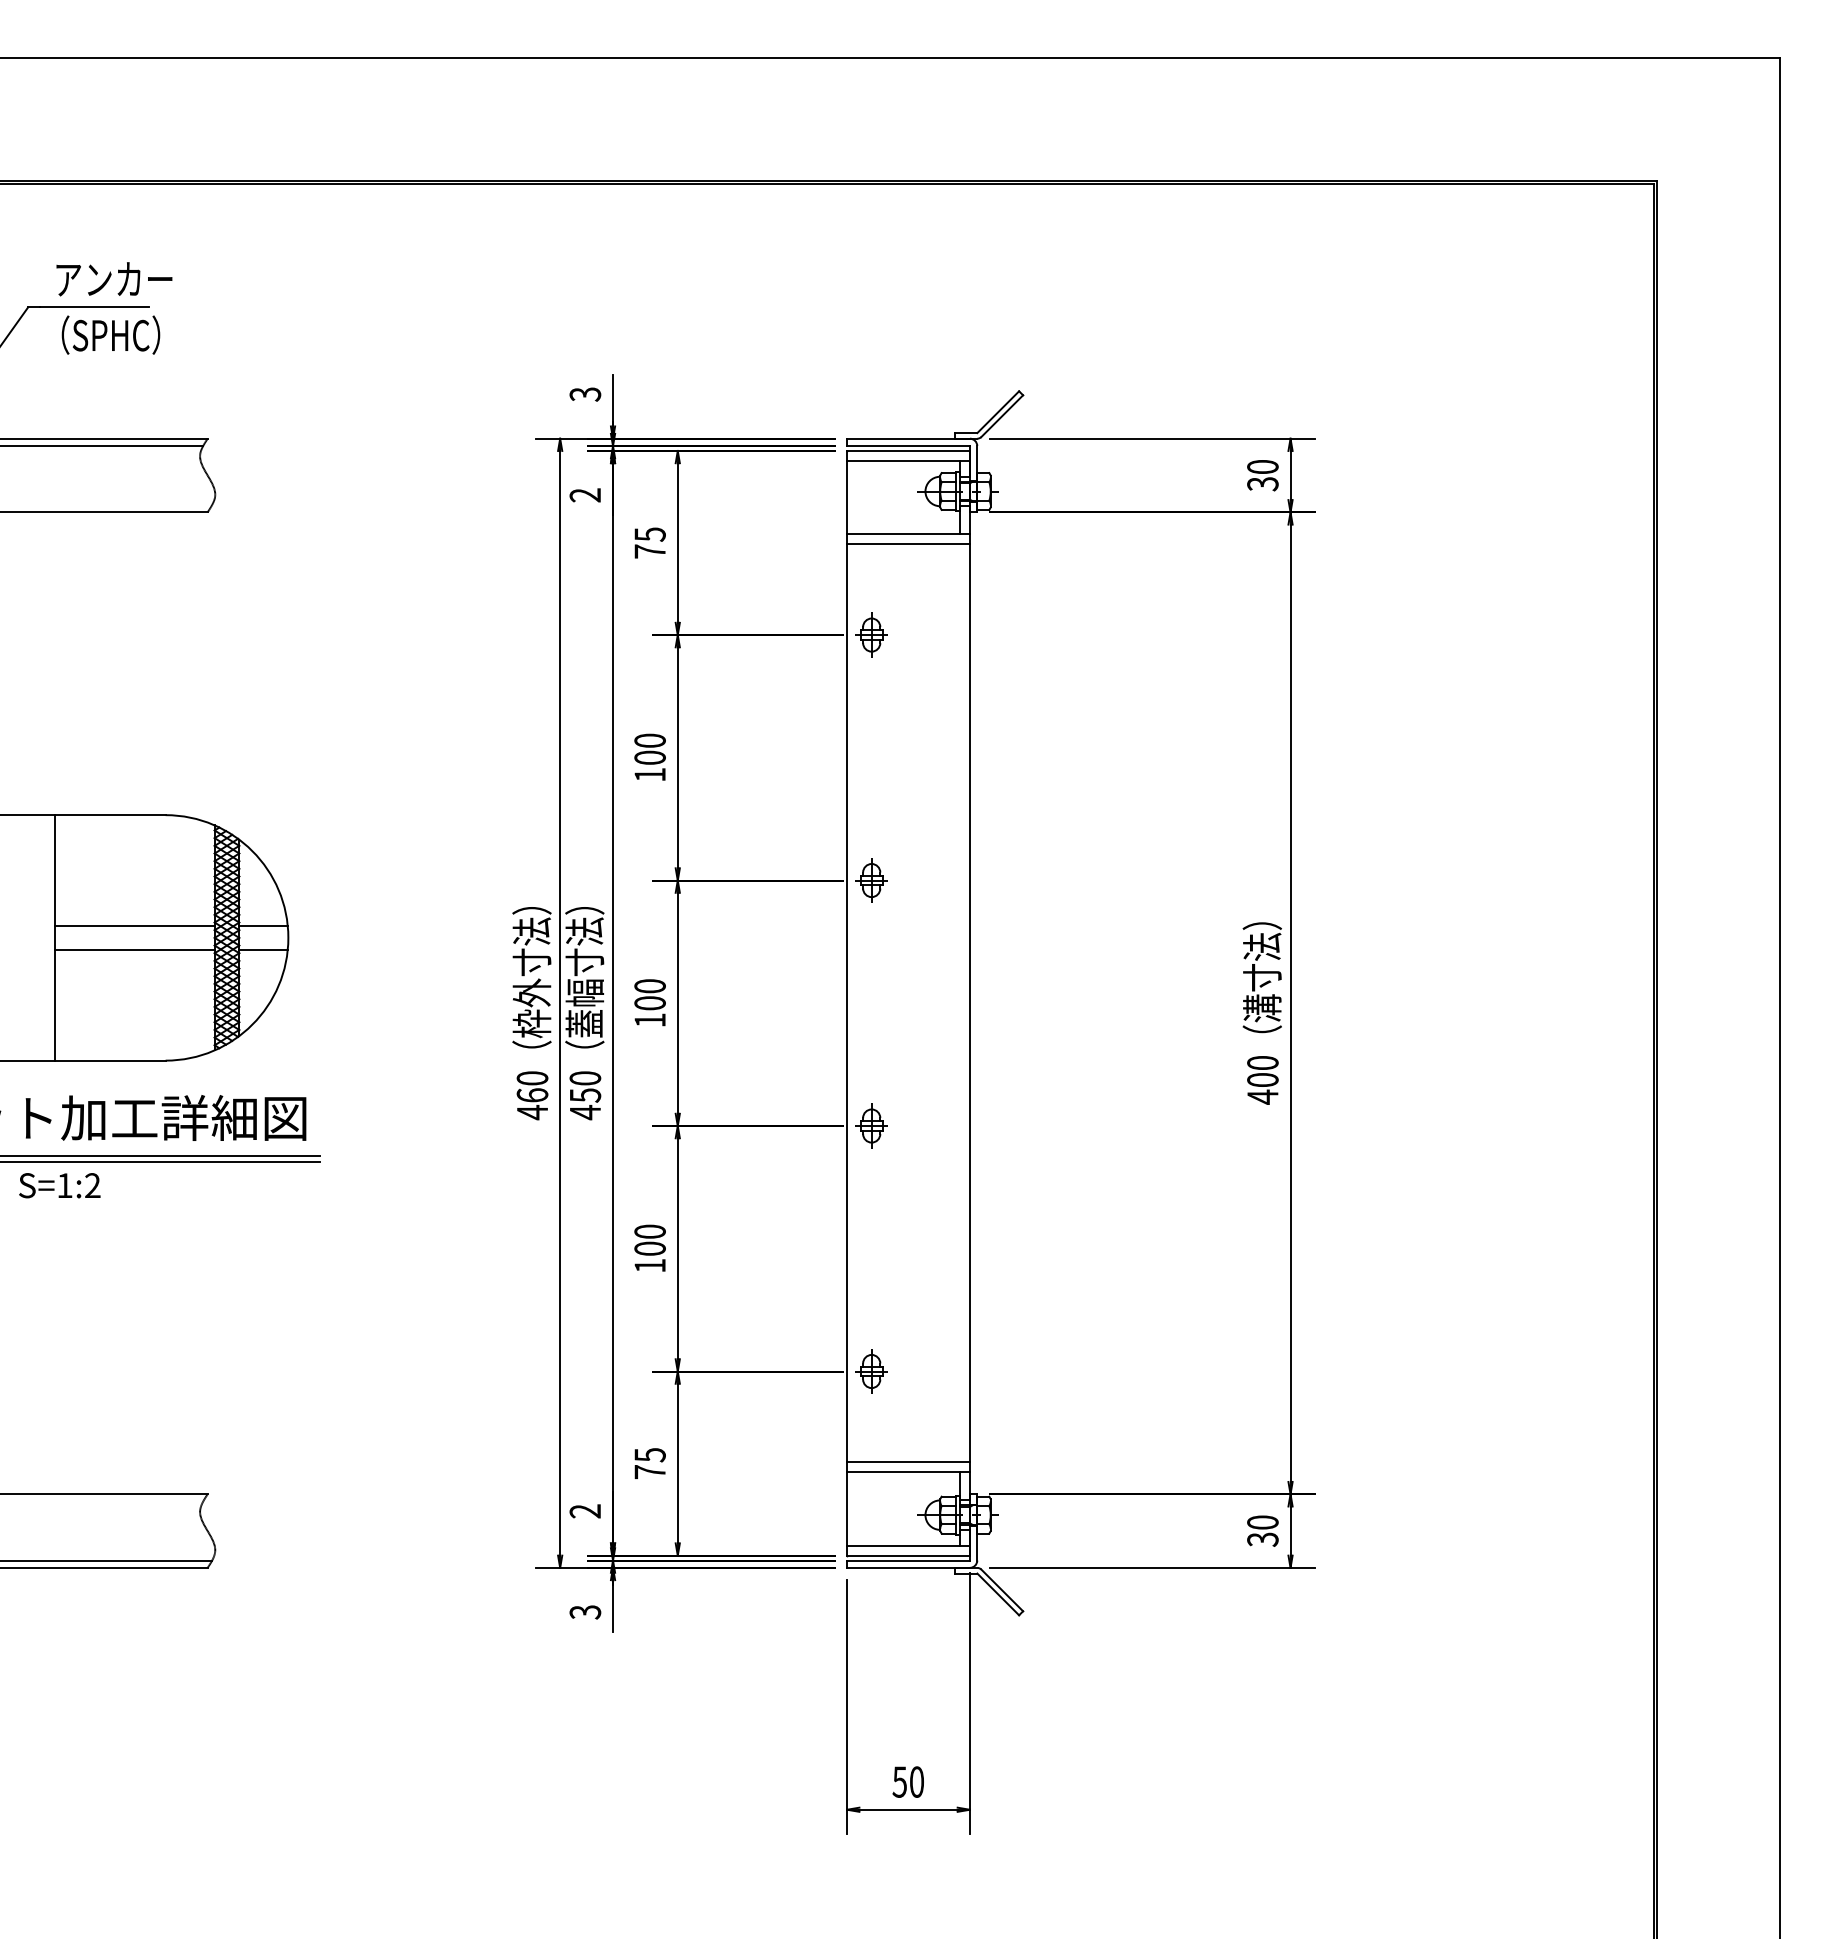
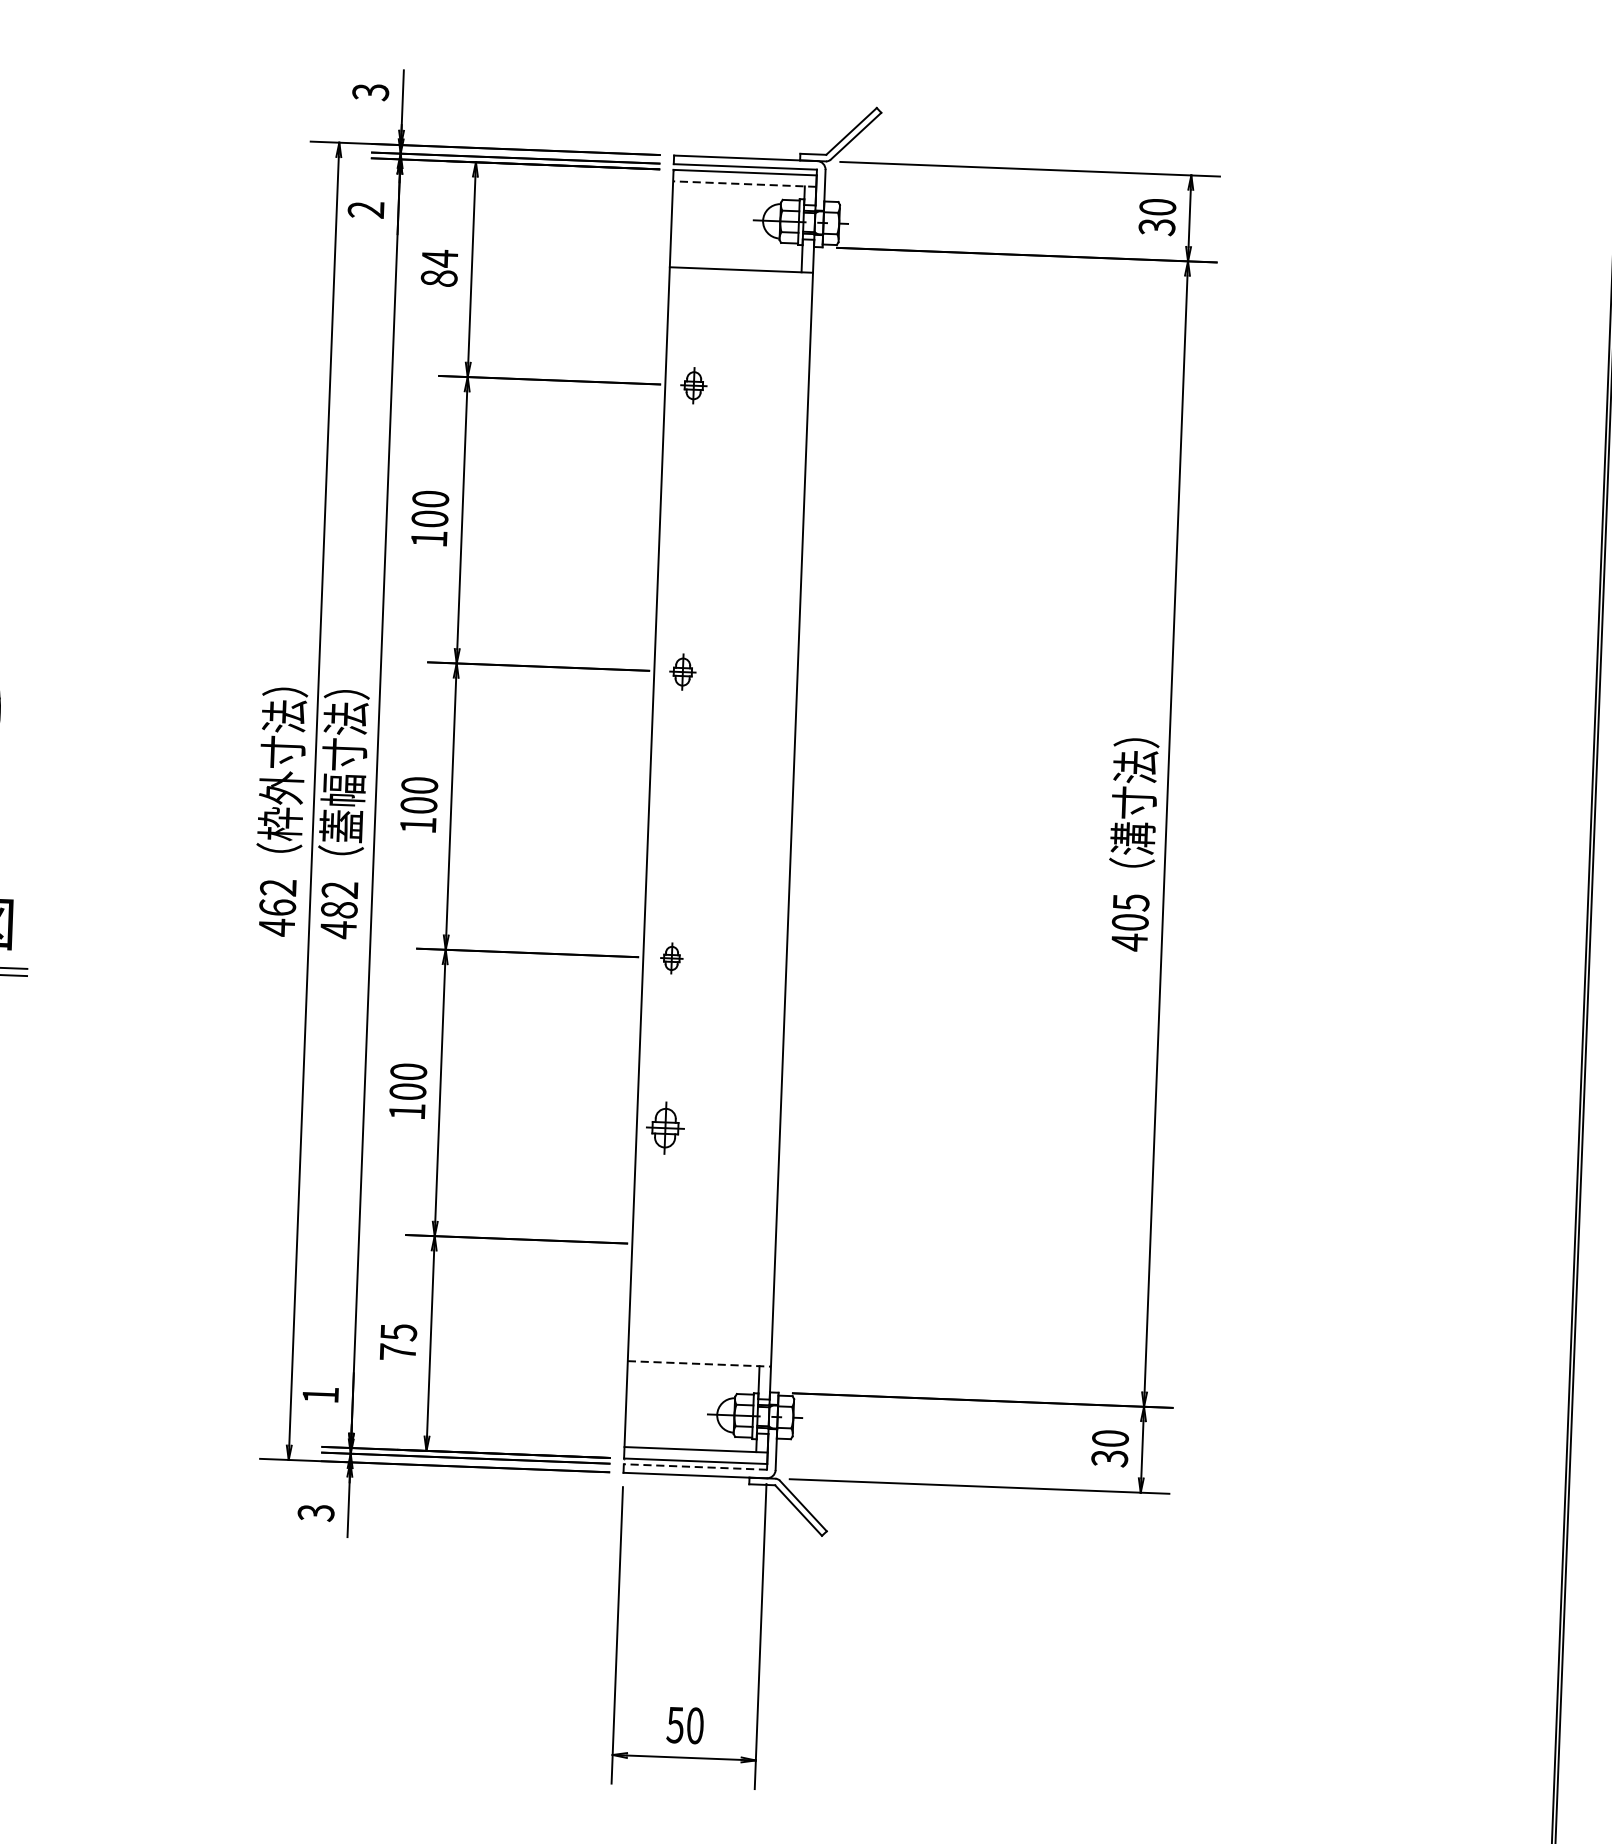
line: (908, 460) -> (744, 183), solid -> dashed
text: (649, 542) -> (438, 267), 75 -> 84
line: (908, 544) -> (740, 281), removed
part: (871, 634) -> (693, 385), size x0.7
part: (871, 880) -> (682, 672), size x0.7
text: (1262, 1063) -> (1130, 903), 400 -> 405
text: (532, 1078) -> (278, 887), 460 -> 462
text: (585, 1086) -> (339, 899), 450 -> 482
part: (871, 1125) -> (671, 957), size x0.6
part: (871, 1371) -> (665, 1128), moved
line: (908, 1462) -> (699, 1352), removed
line: (909, 1472) -> (700, 1364), solid -> dashed
text: (584, 1511) -> (319, 1395), 2 -> 1
line: (908, 1560) -> (695, 1466), solid -> dashed

